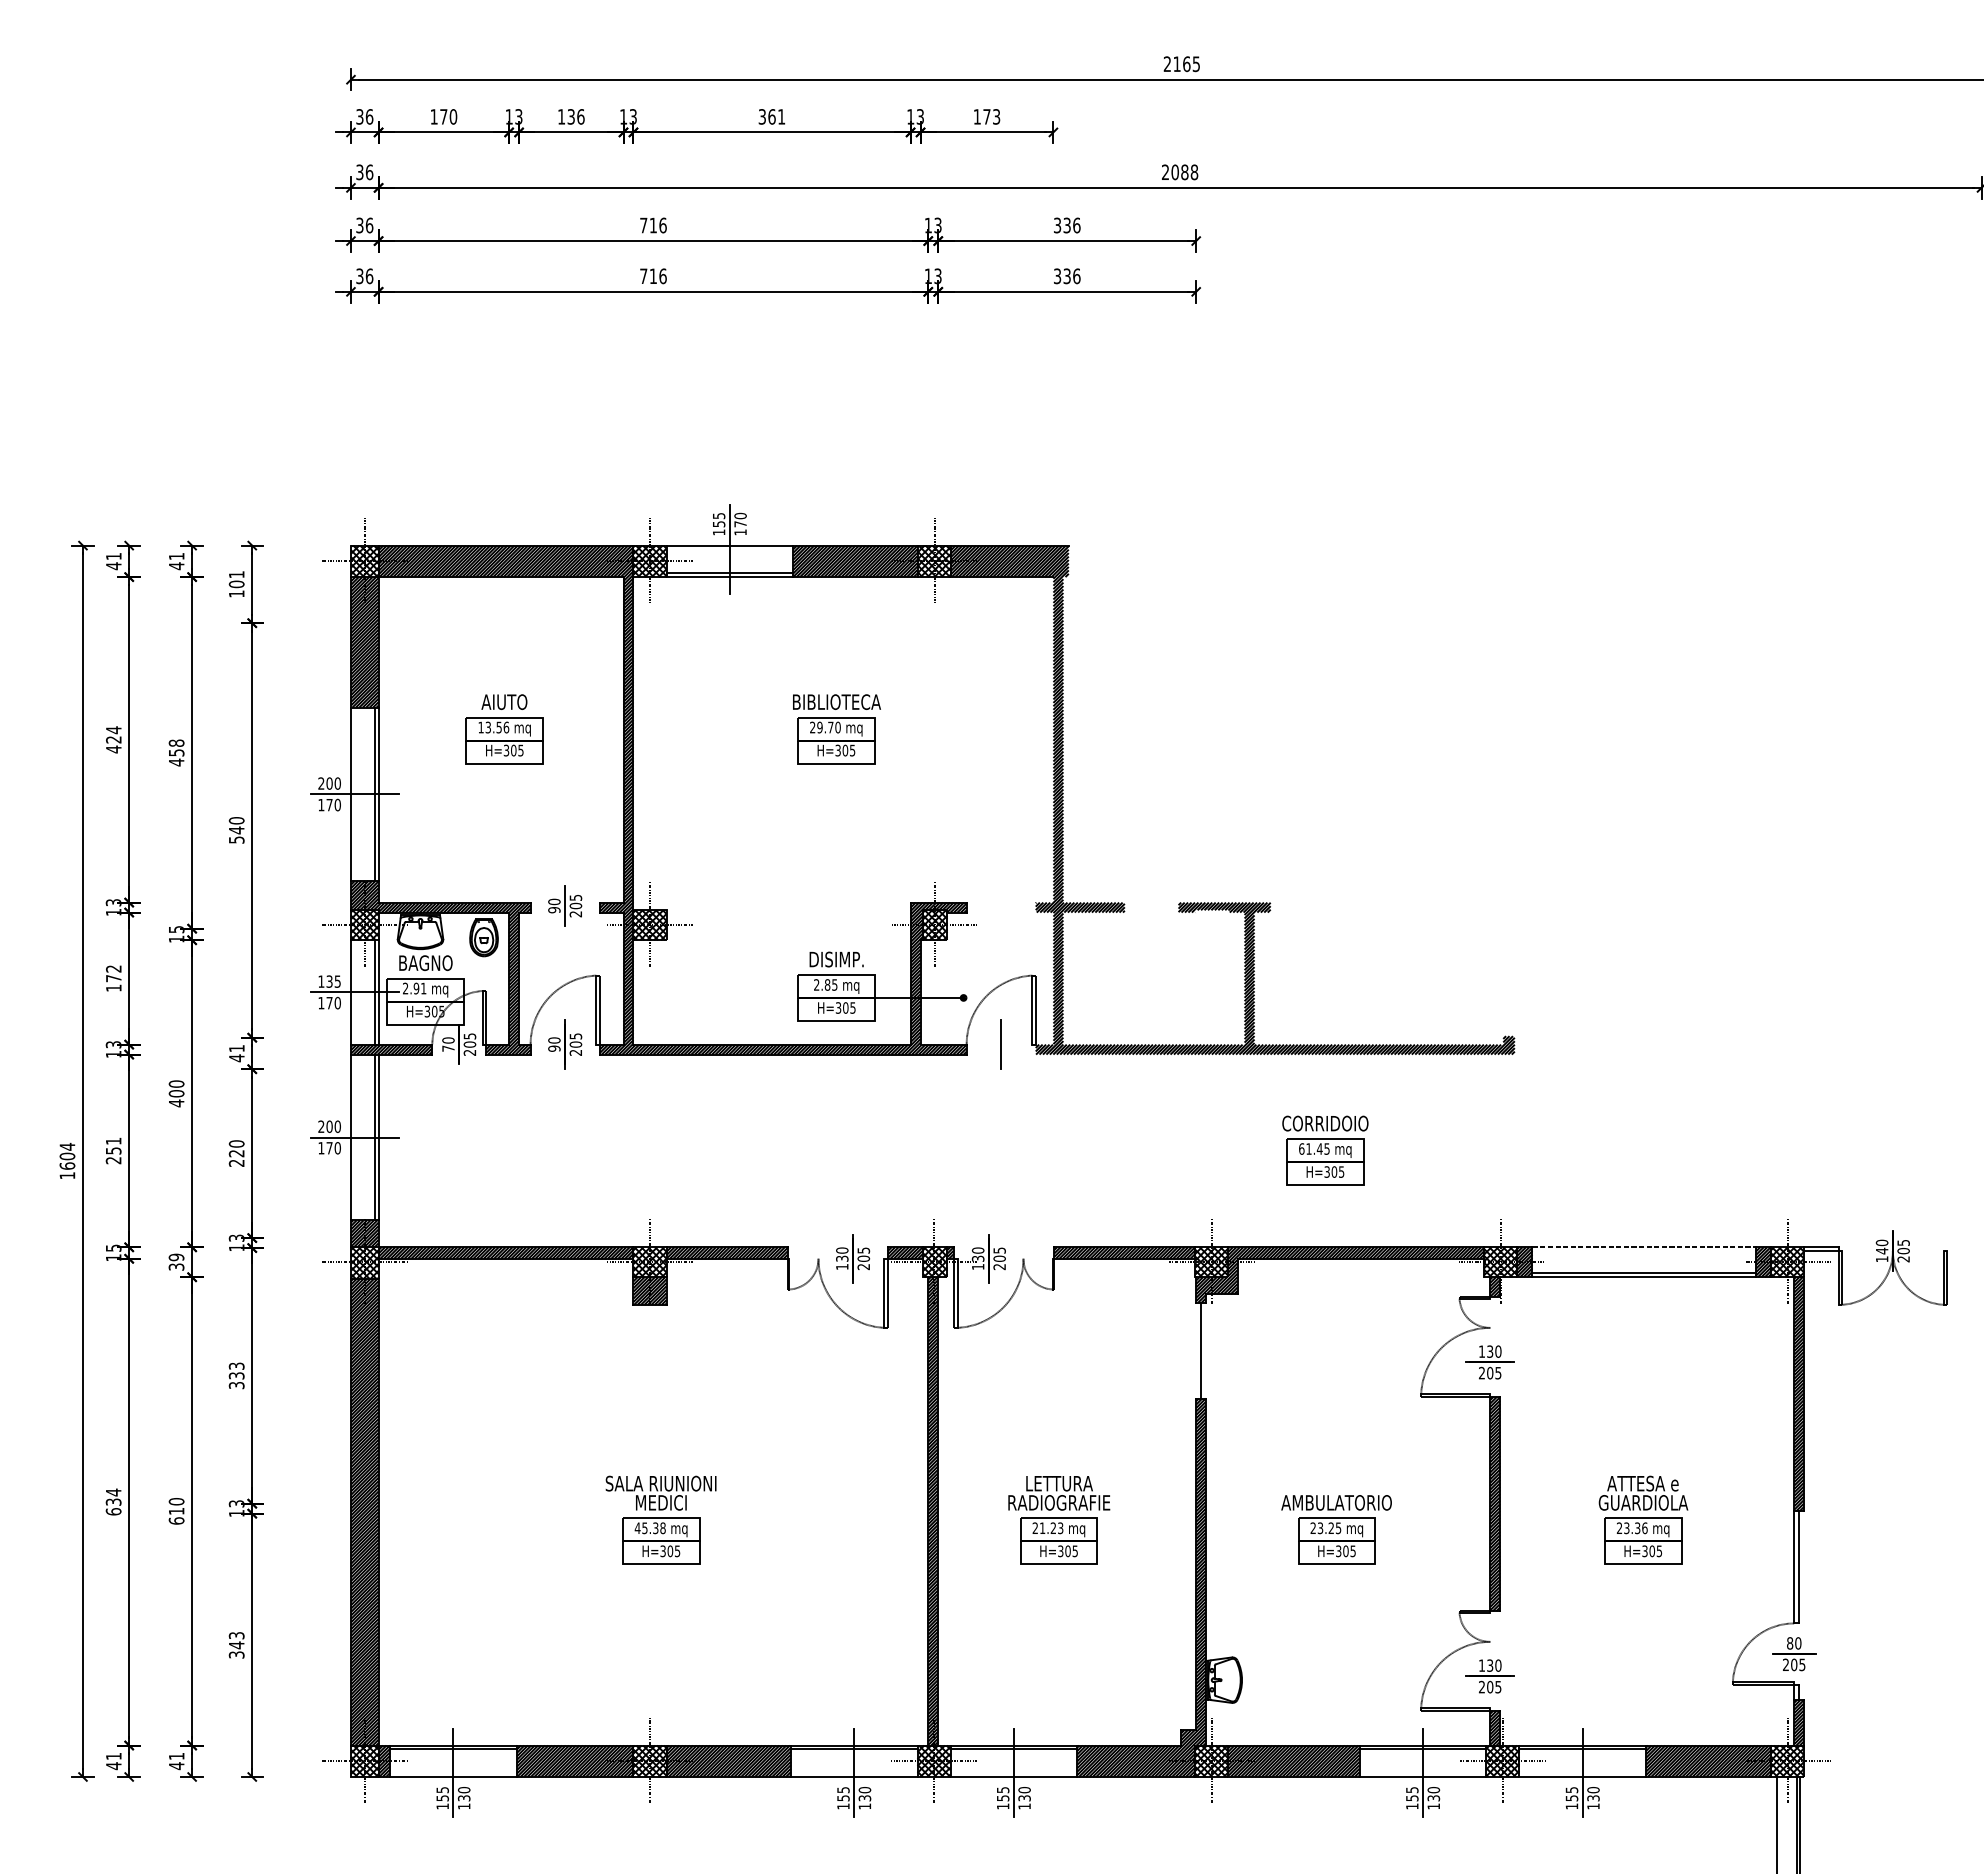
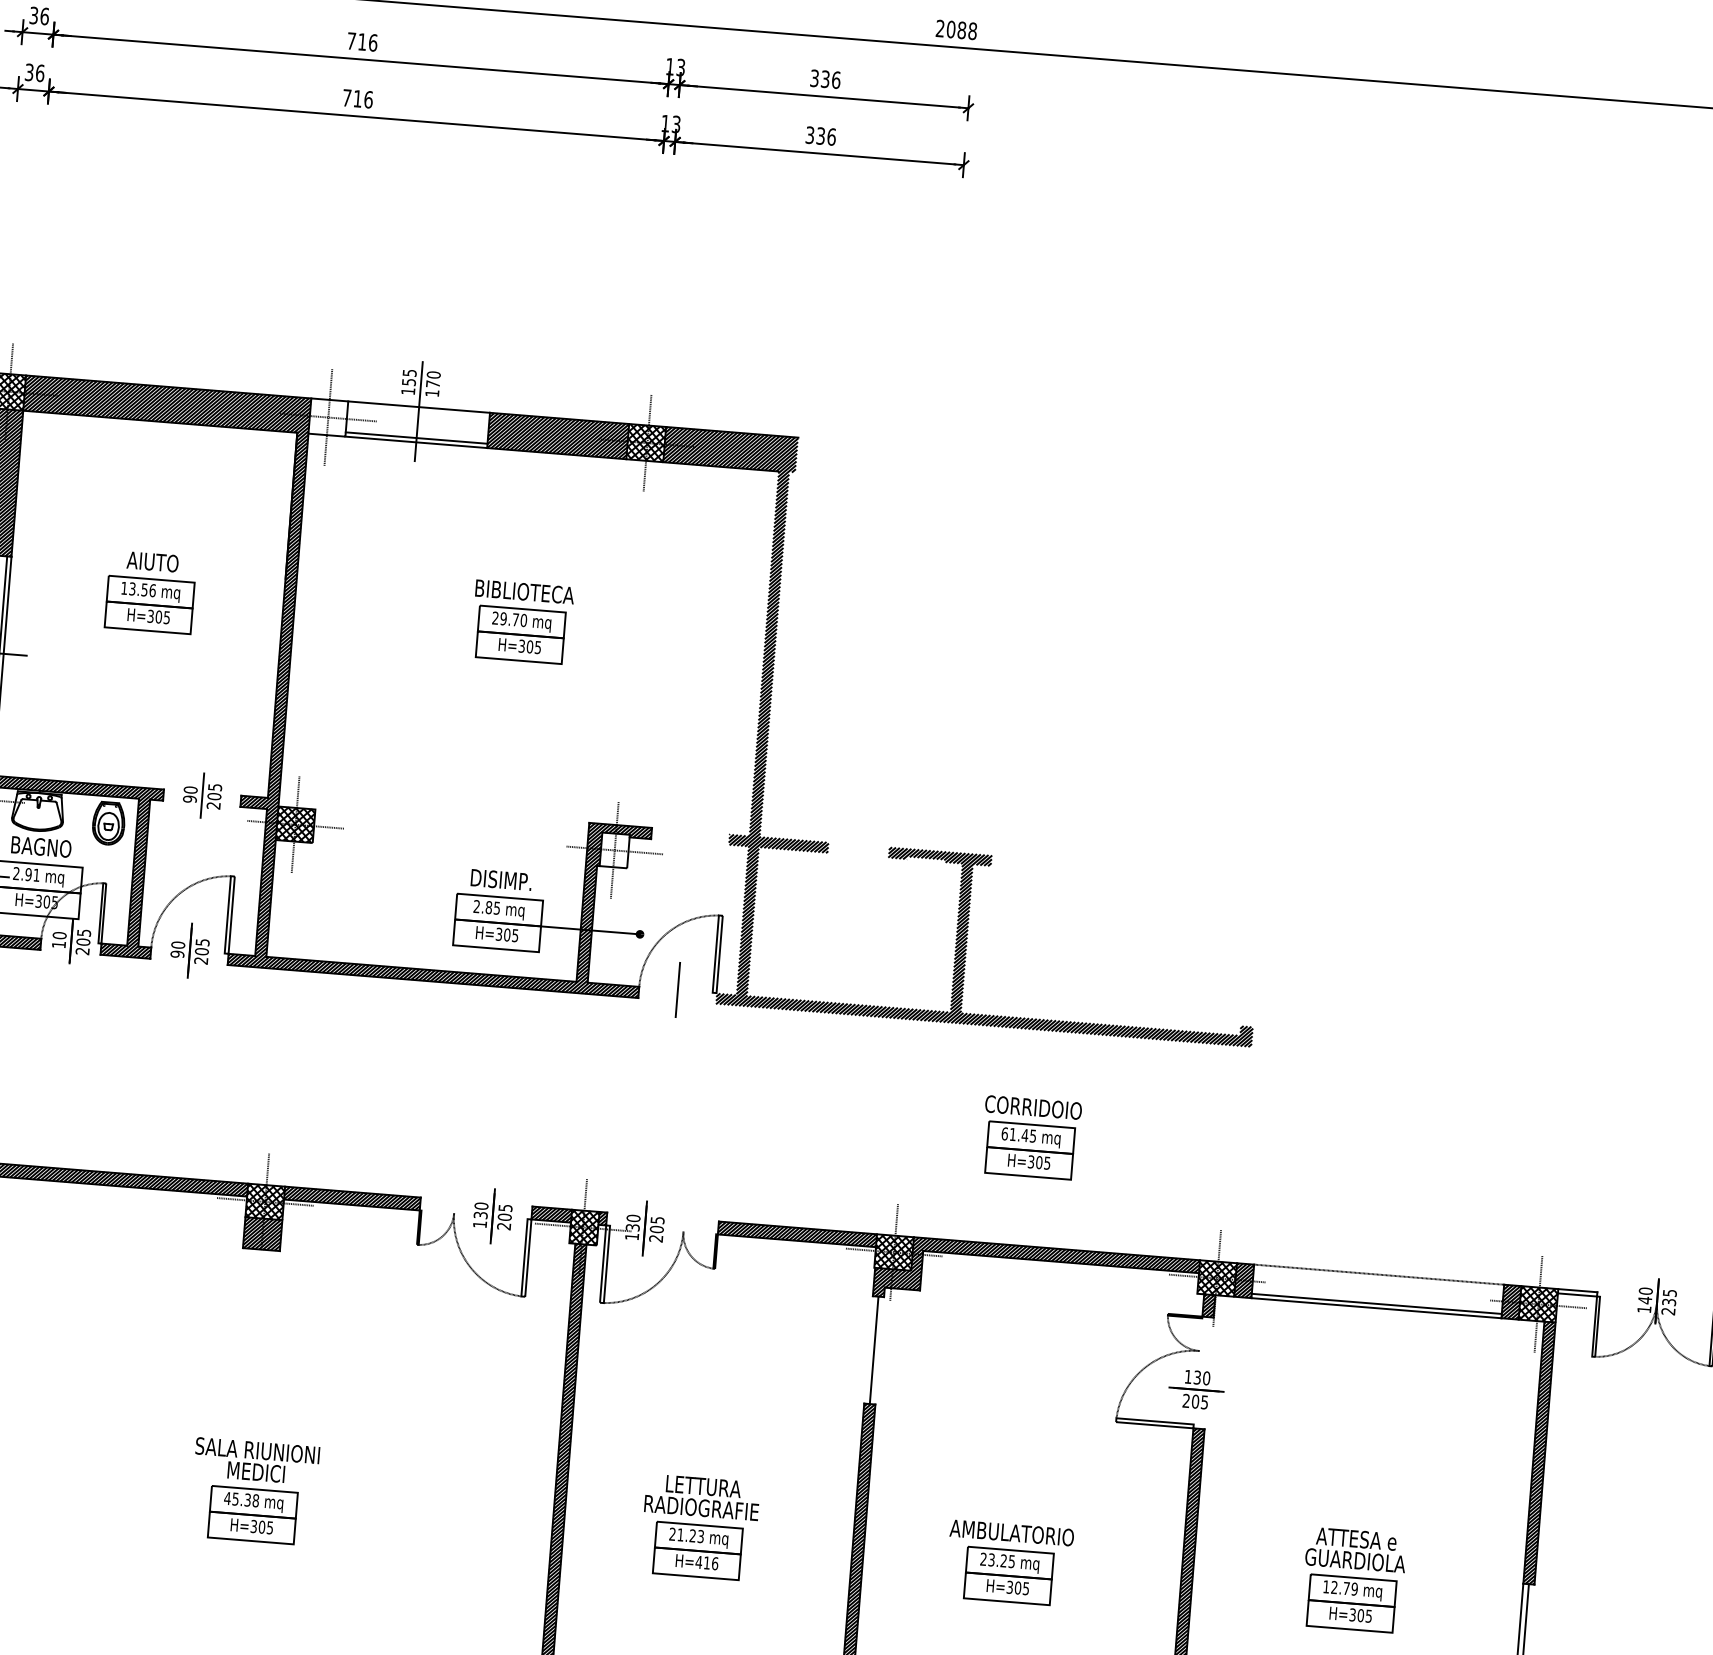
hatch: (649, 561) -> (327, 417), removed
hatch: (934, 925) -> (613, 850), removed
text: (448, 1048) -> (59, 944), 70 -> 10
text: (1903, 1250) -> (1669, 1301), 205 -> 235
text: (1631, 1528) -> (1339, 1588), 23.36 -> 12.79
text: (1067, 1551) -> (706, 1563), H=305 -> H=416

